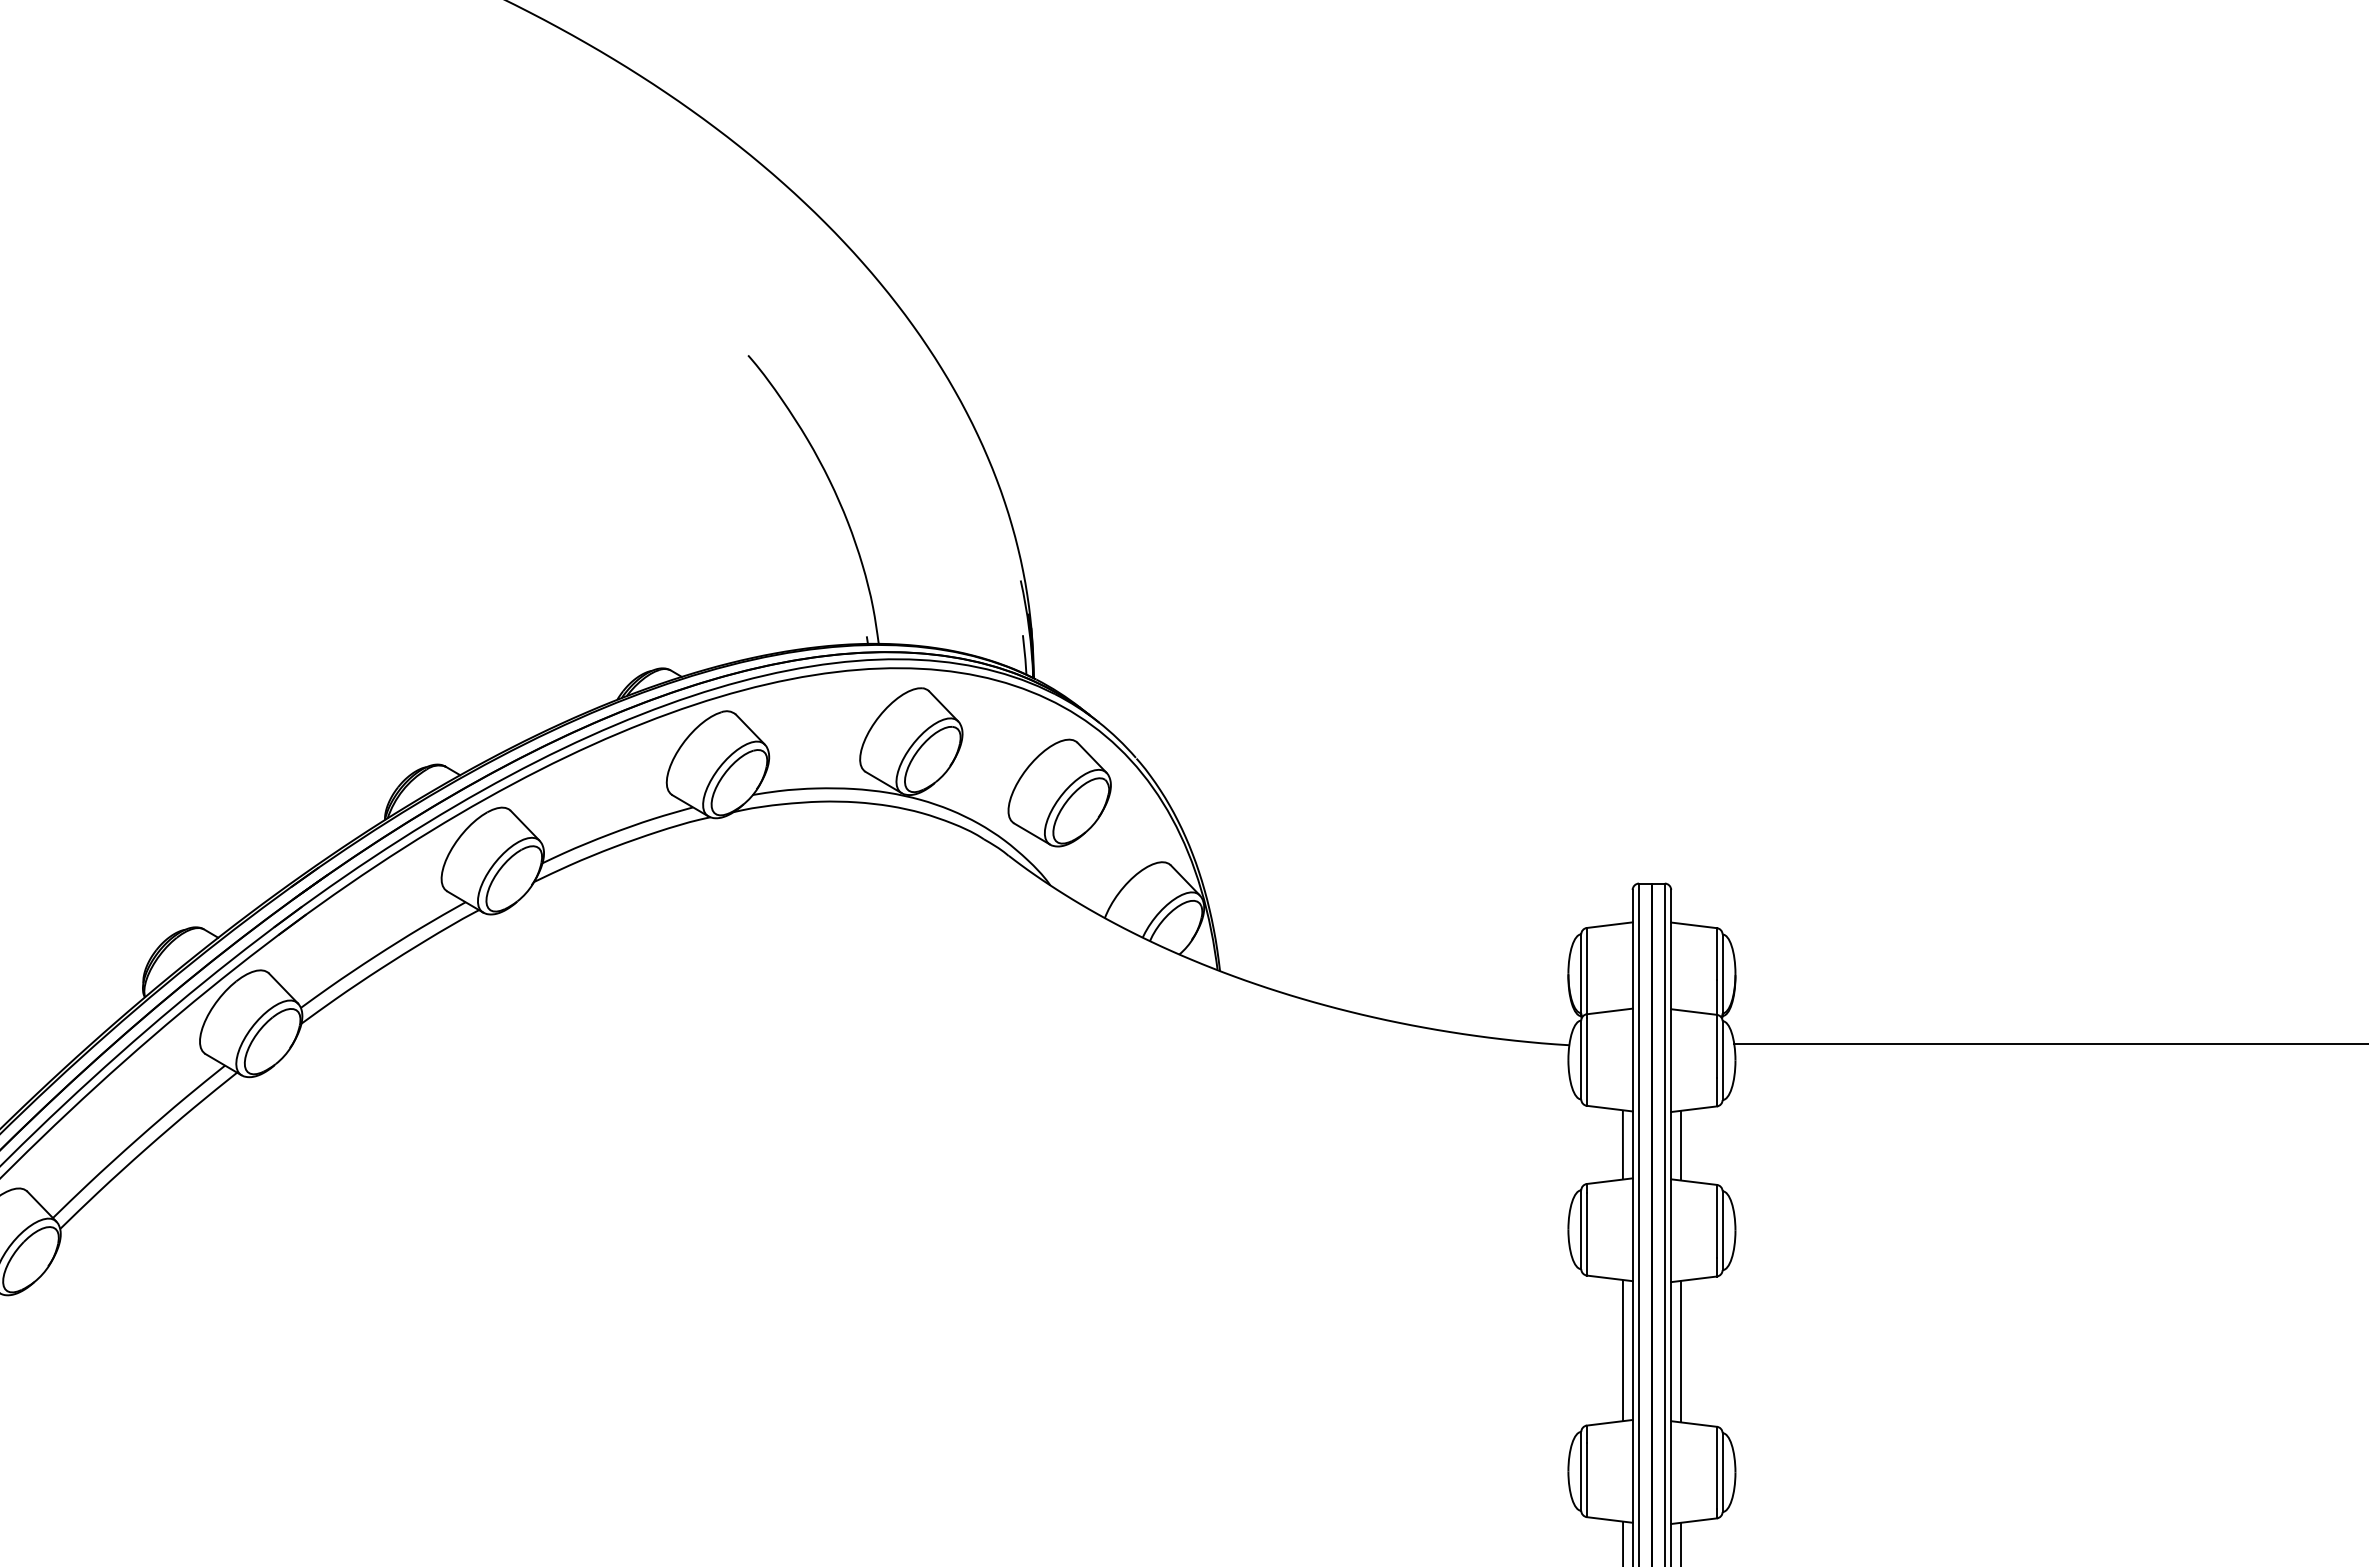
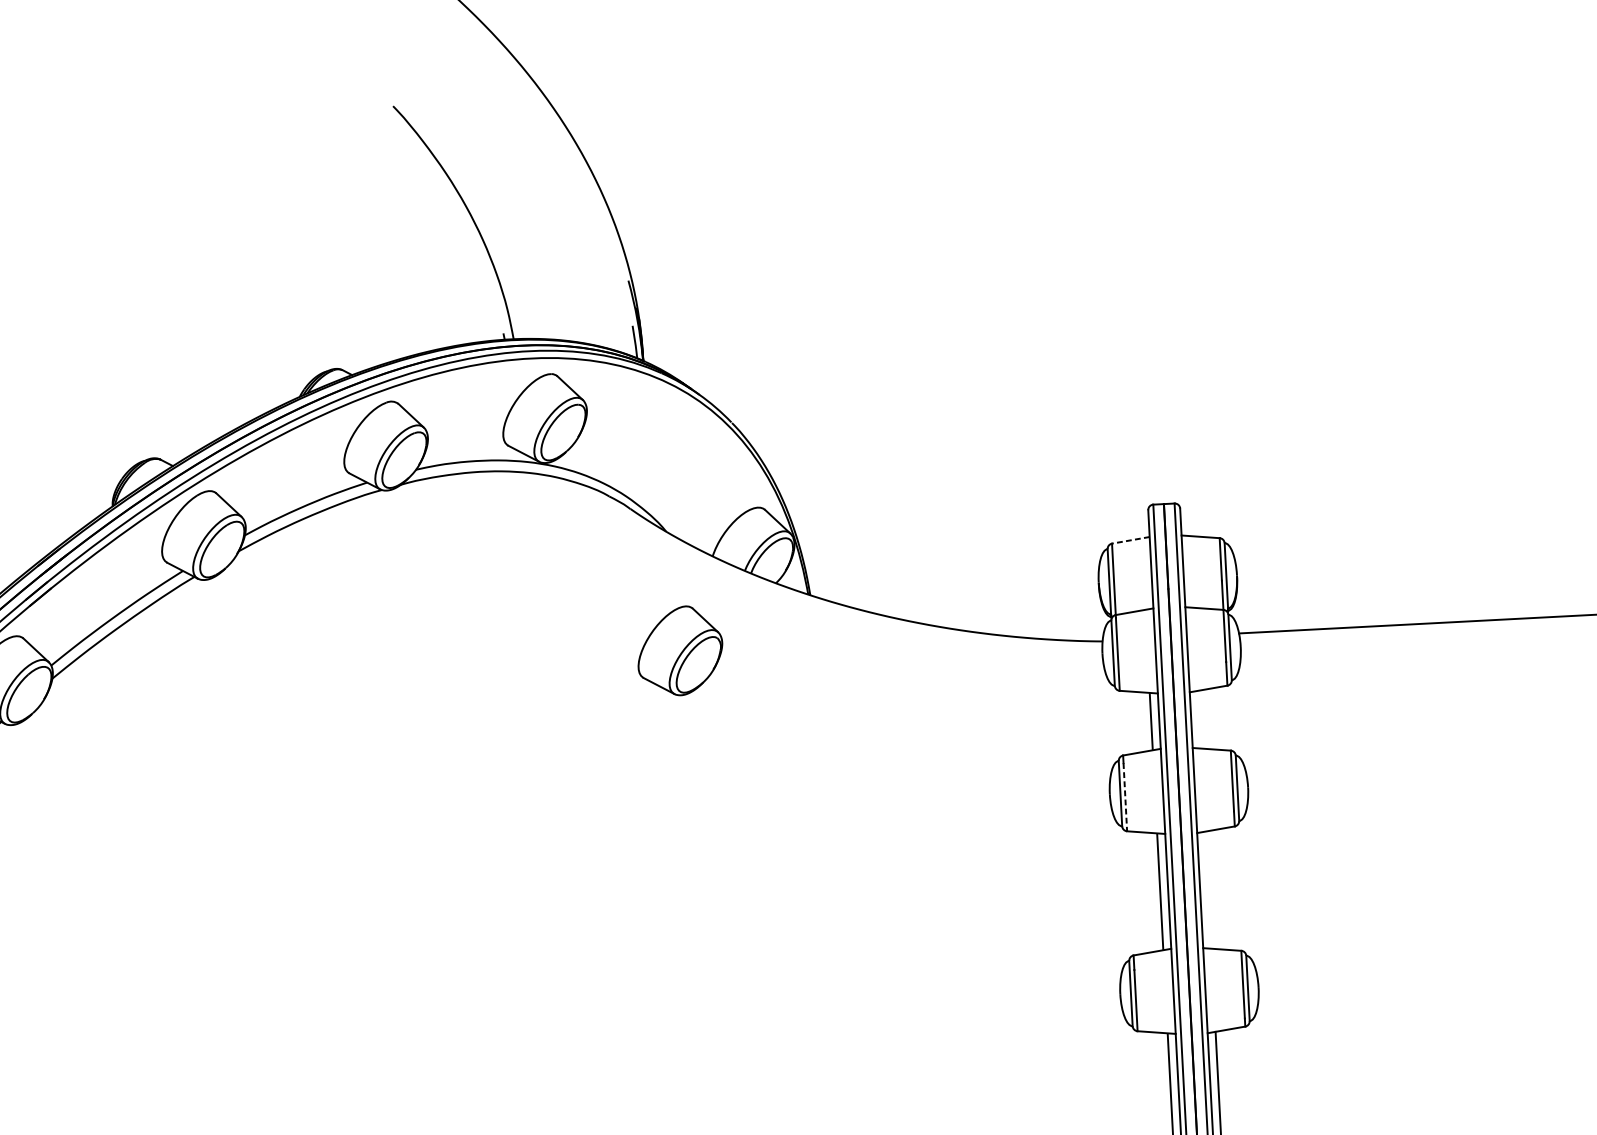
part: (1059, 792) -> (679, 650), moved
line: (1609, 925) -> (1130, 540), solid -> dashed
line: (1680, 1145) -> (1198, 719), removed
line: (1586, 1234) -> (1125, 797), solid -> dashed
line: (1680, 1351) -> (1207, 890), removed

